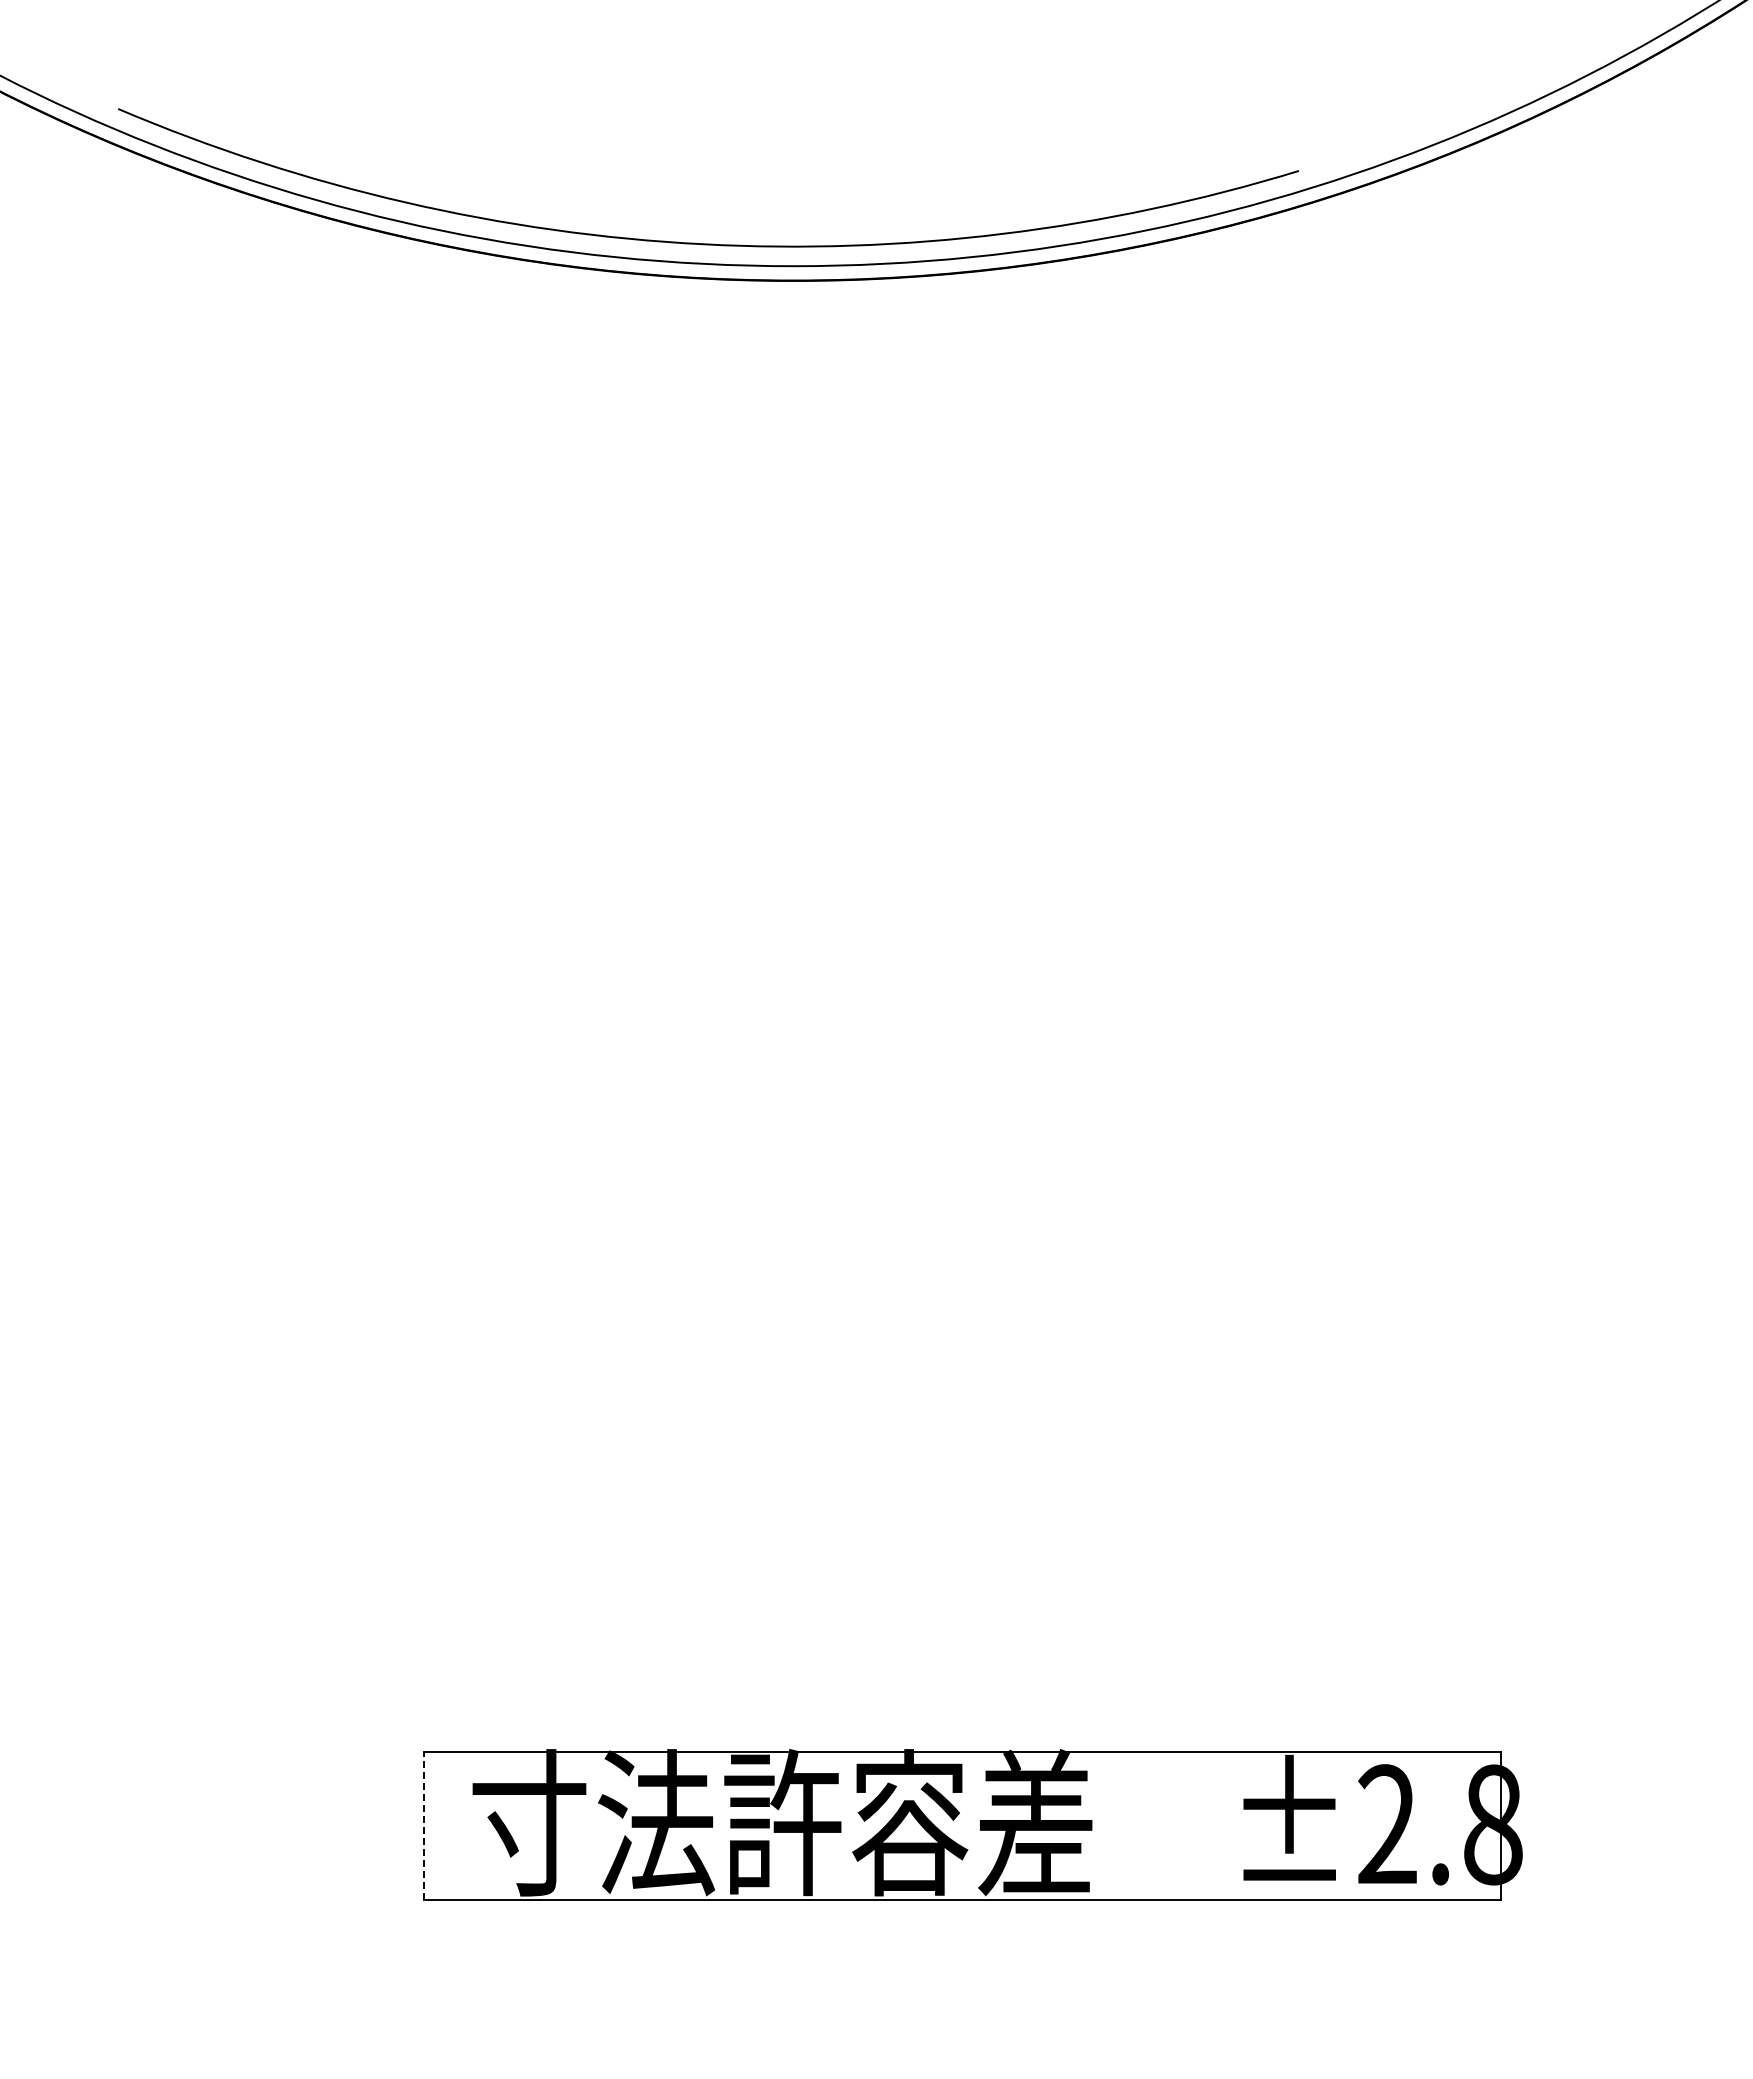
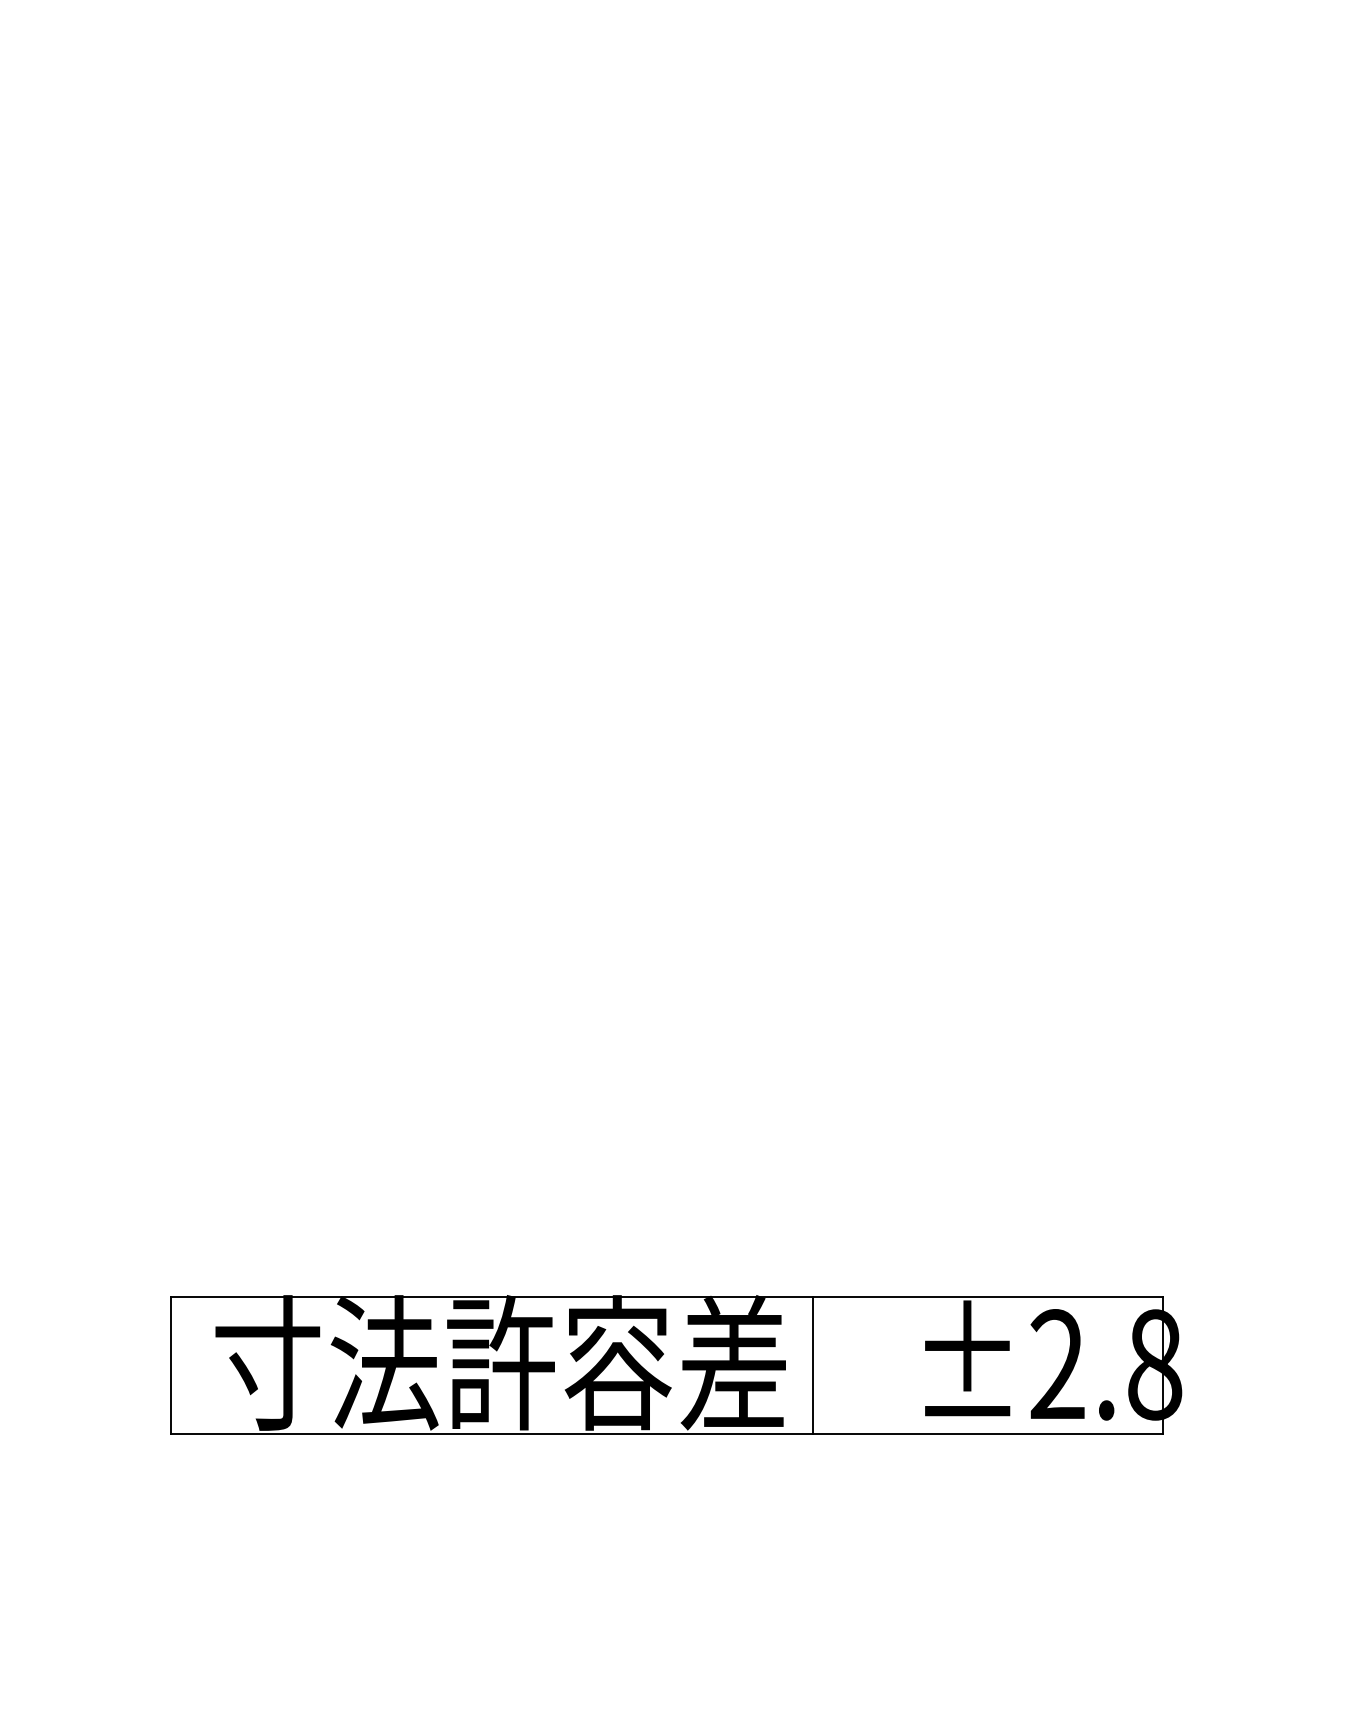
line: (423, 1825) -> (170, 1365), dashed -> solid
line: (1121, 1825) -> (812, 1365), added

